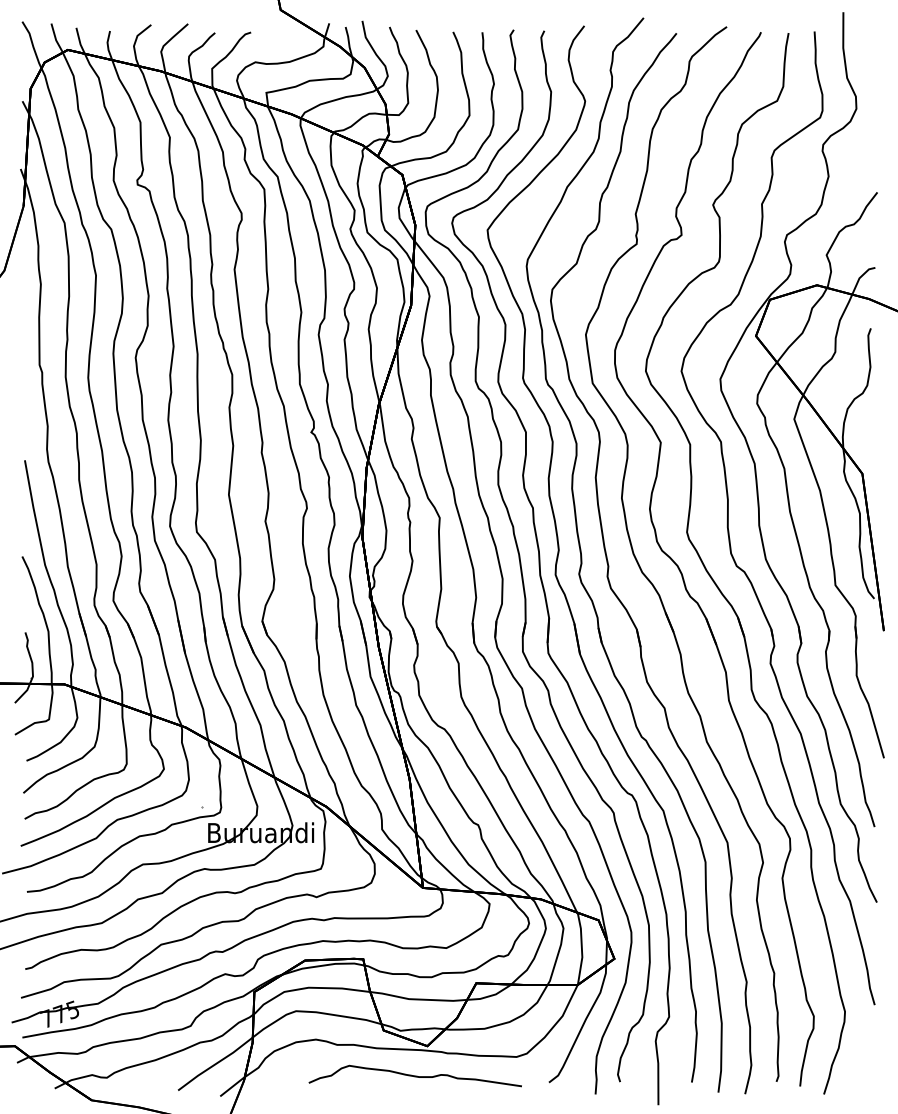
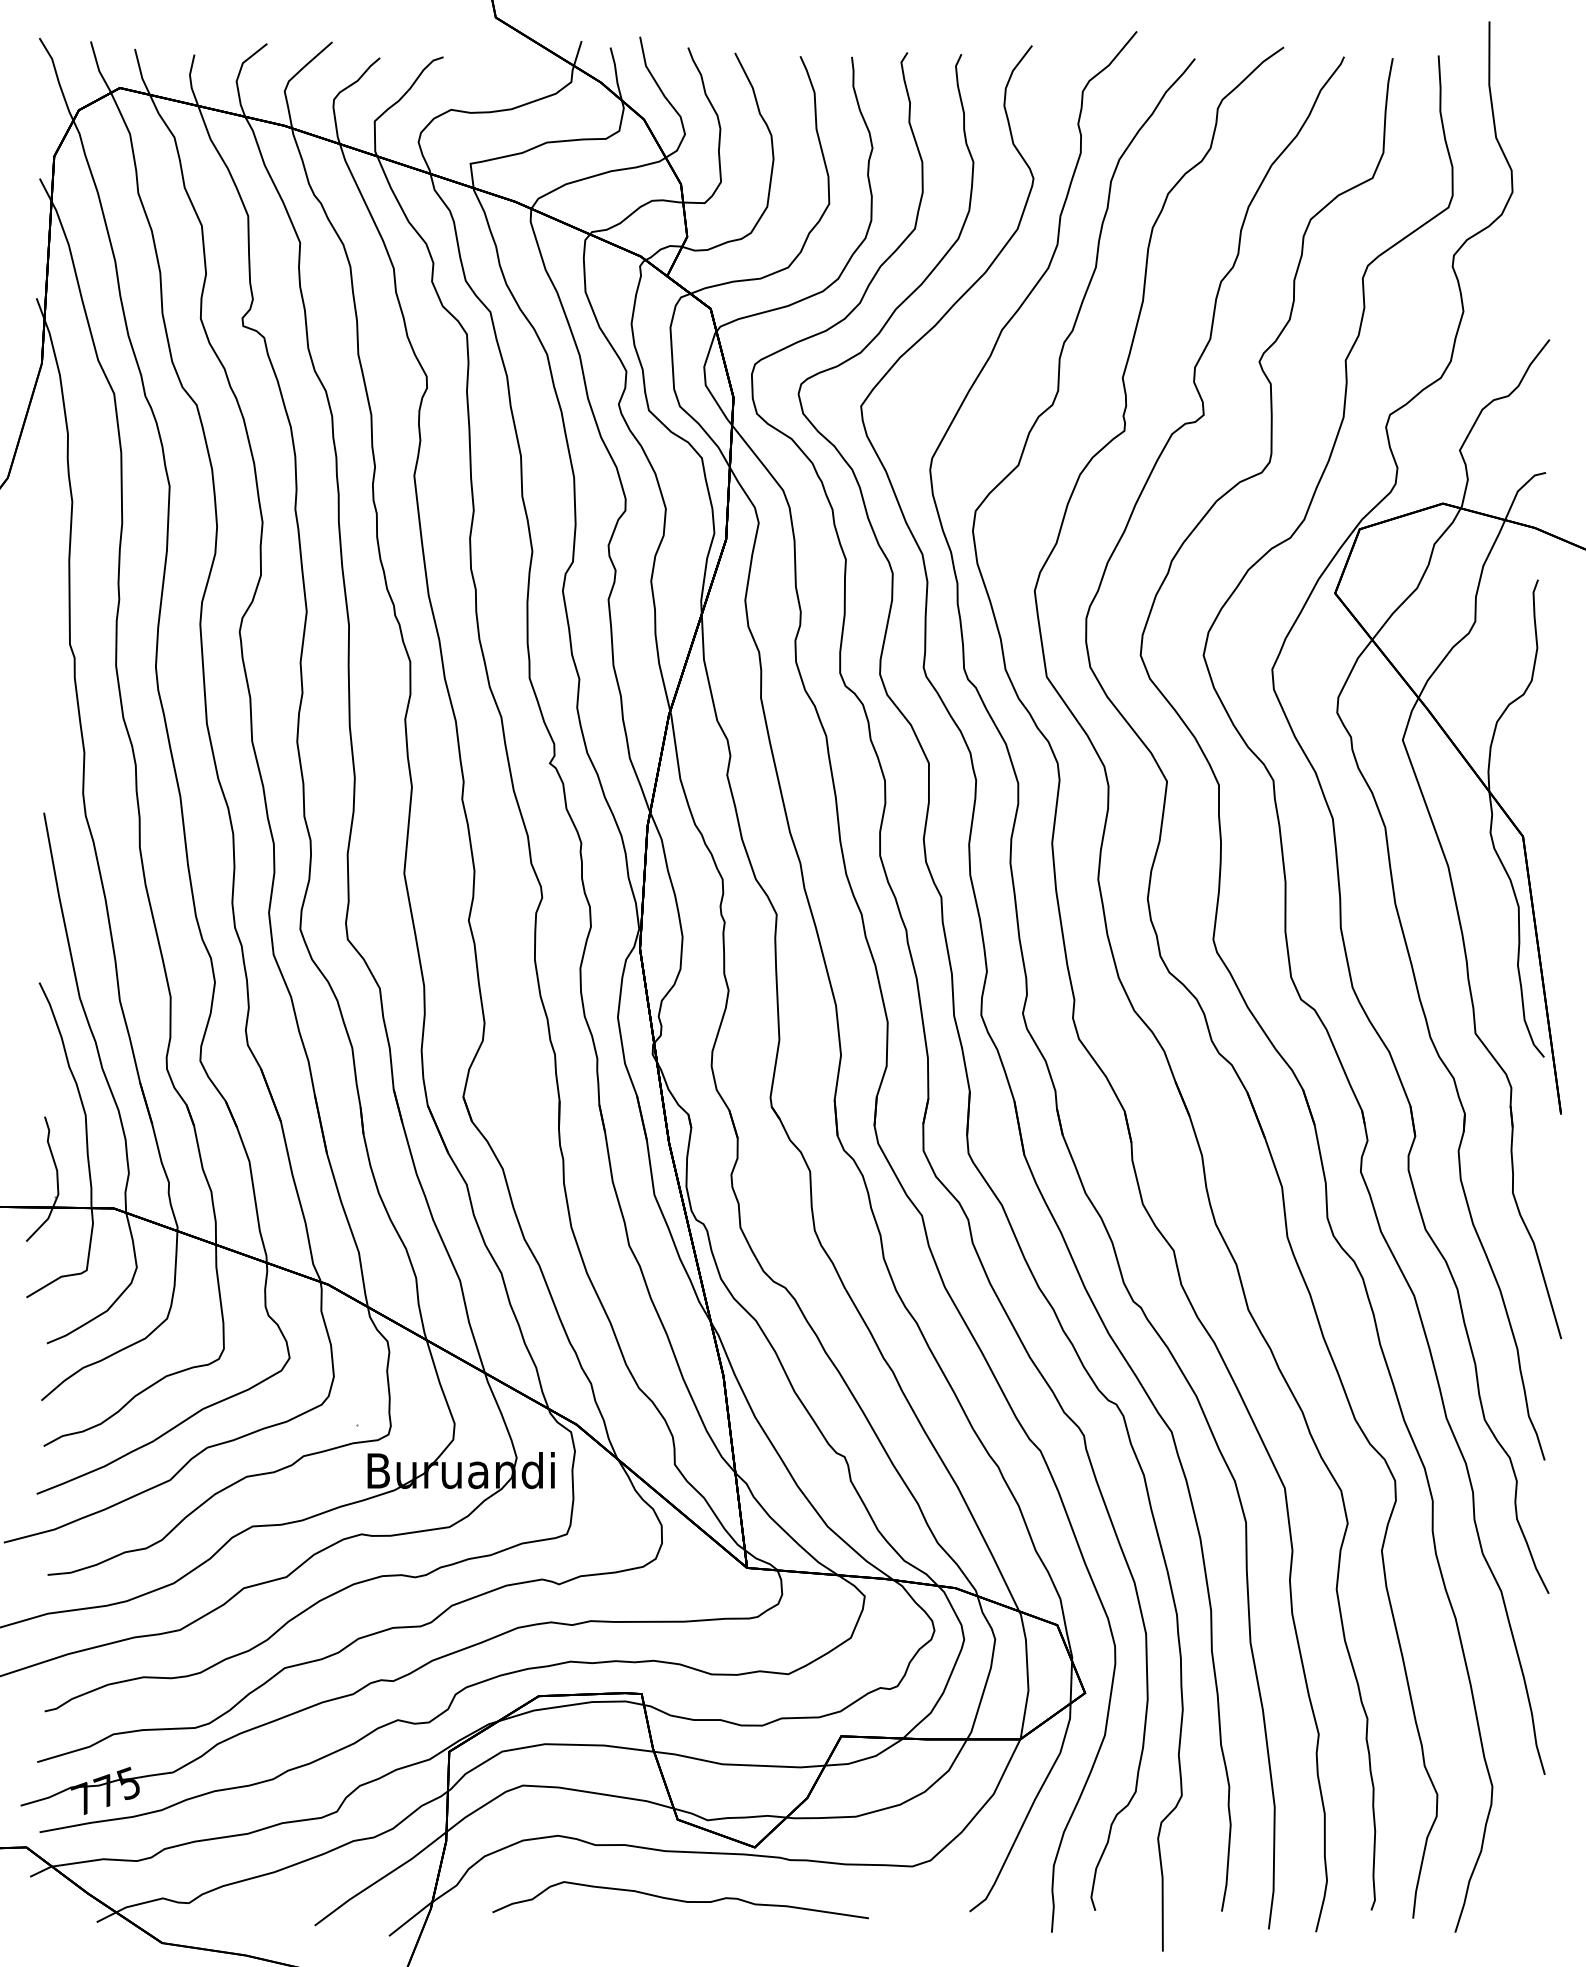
curve: (414, 1075) -> (679, 1899), moved

